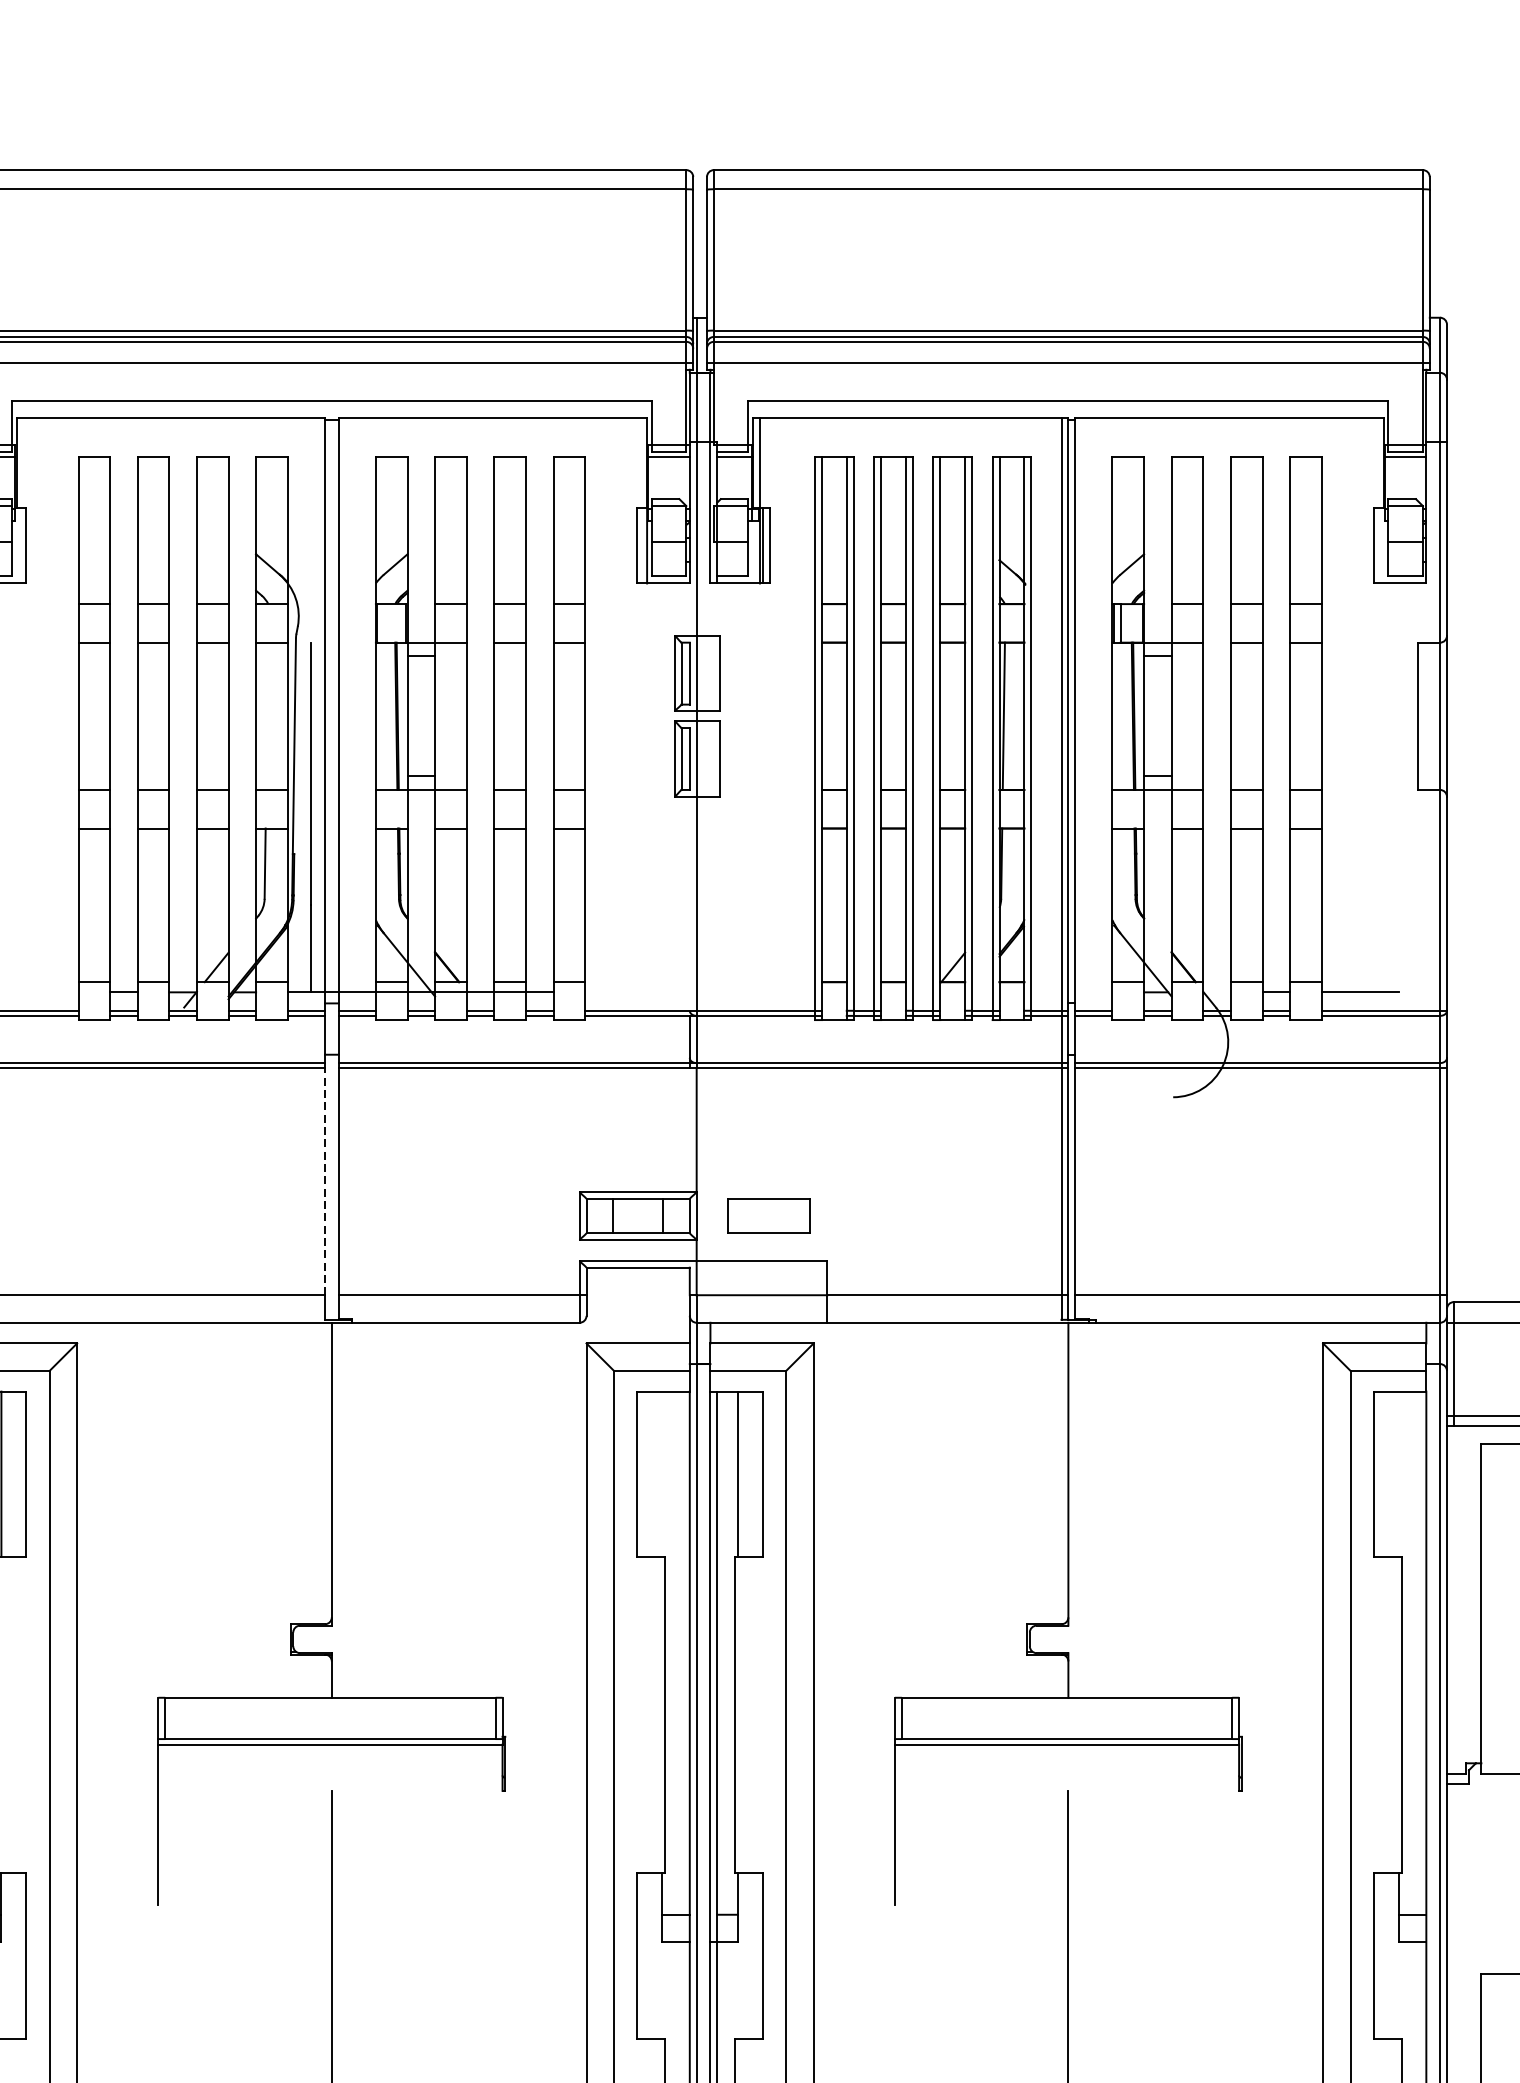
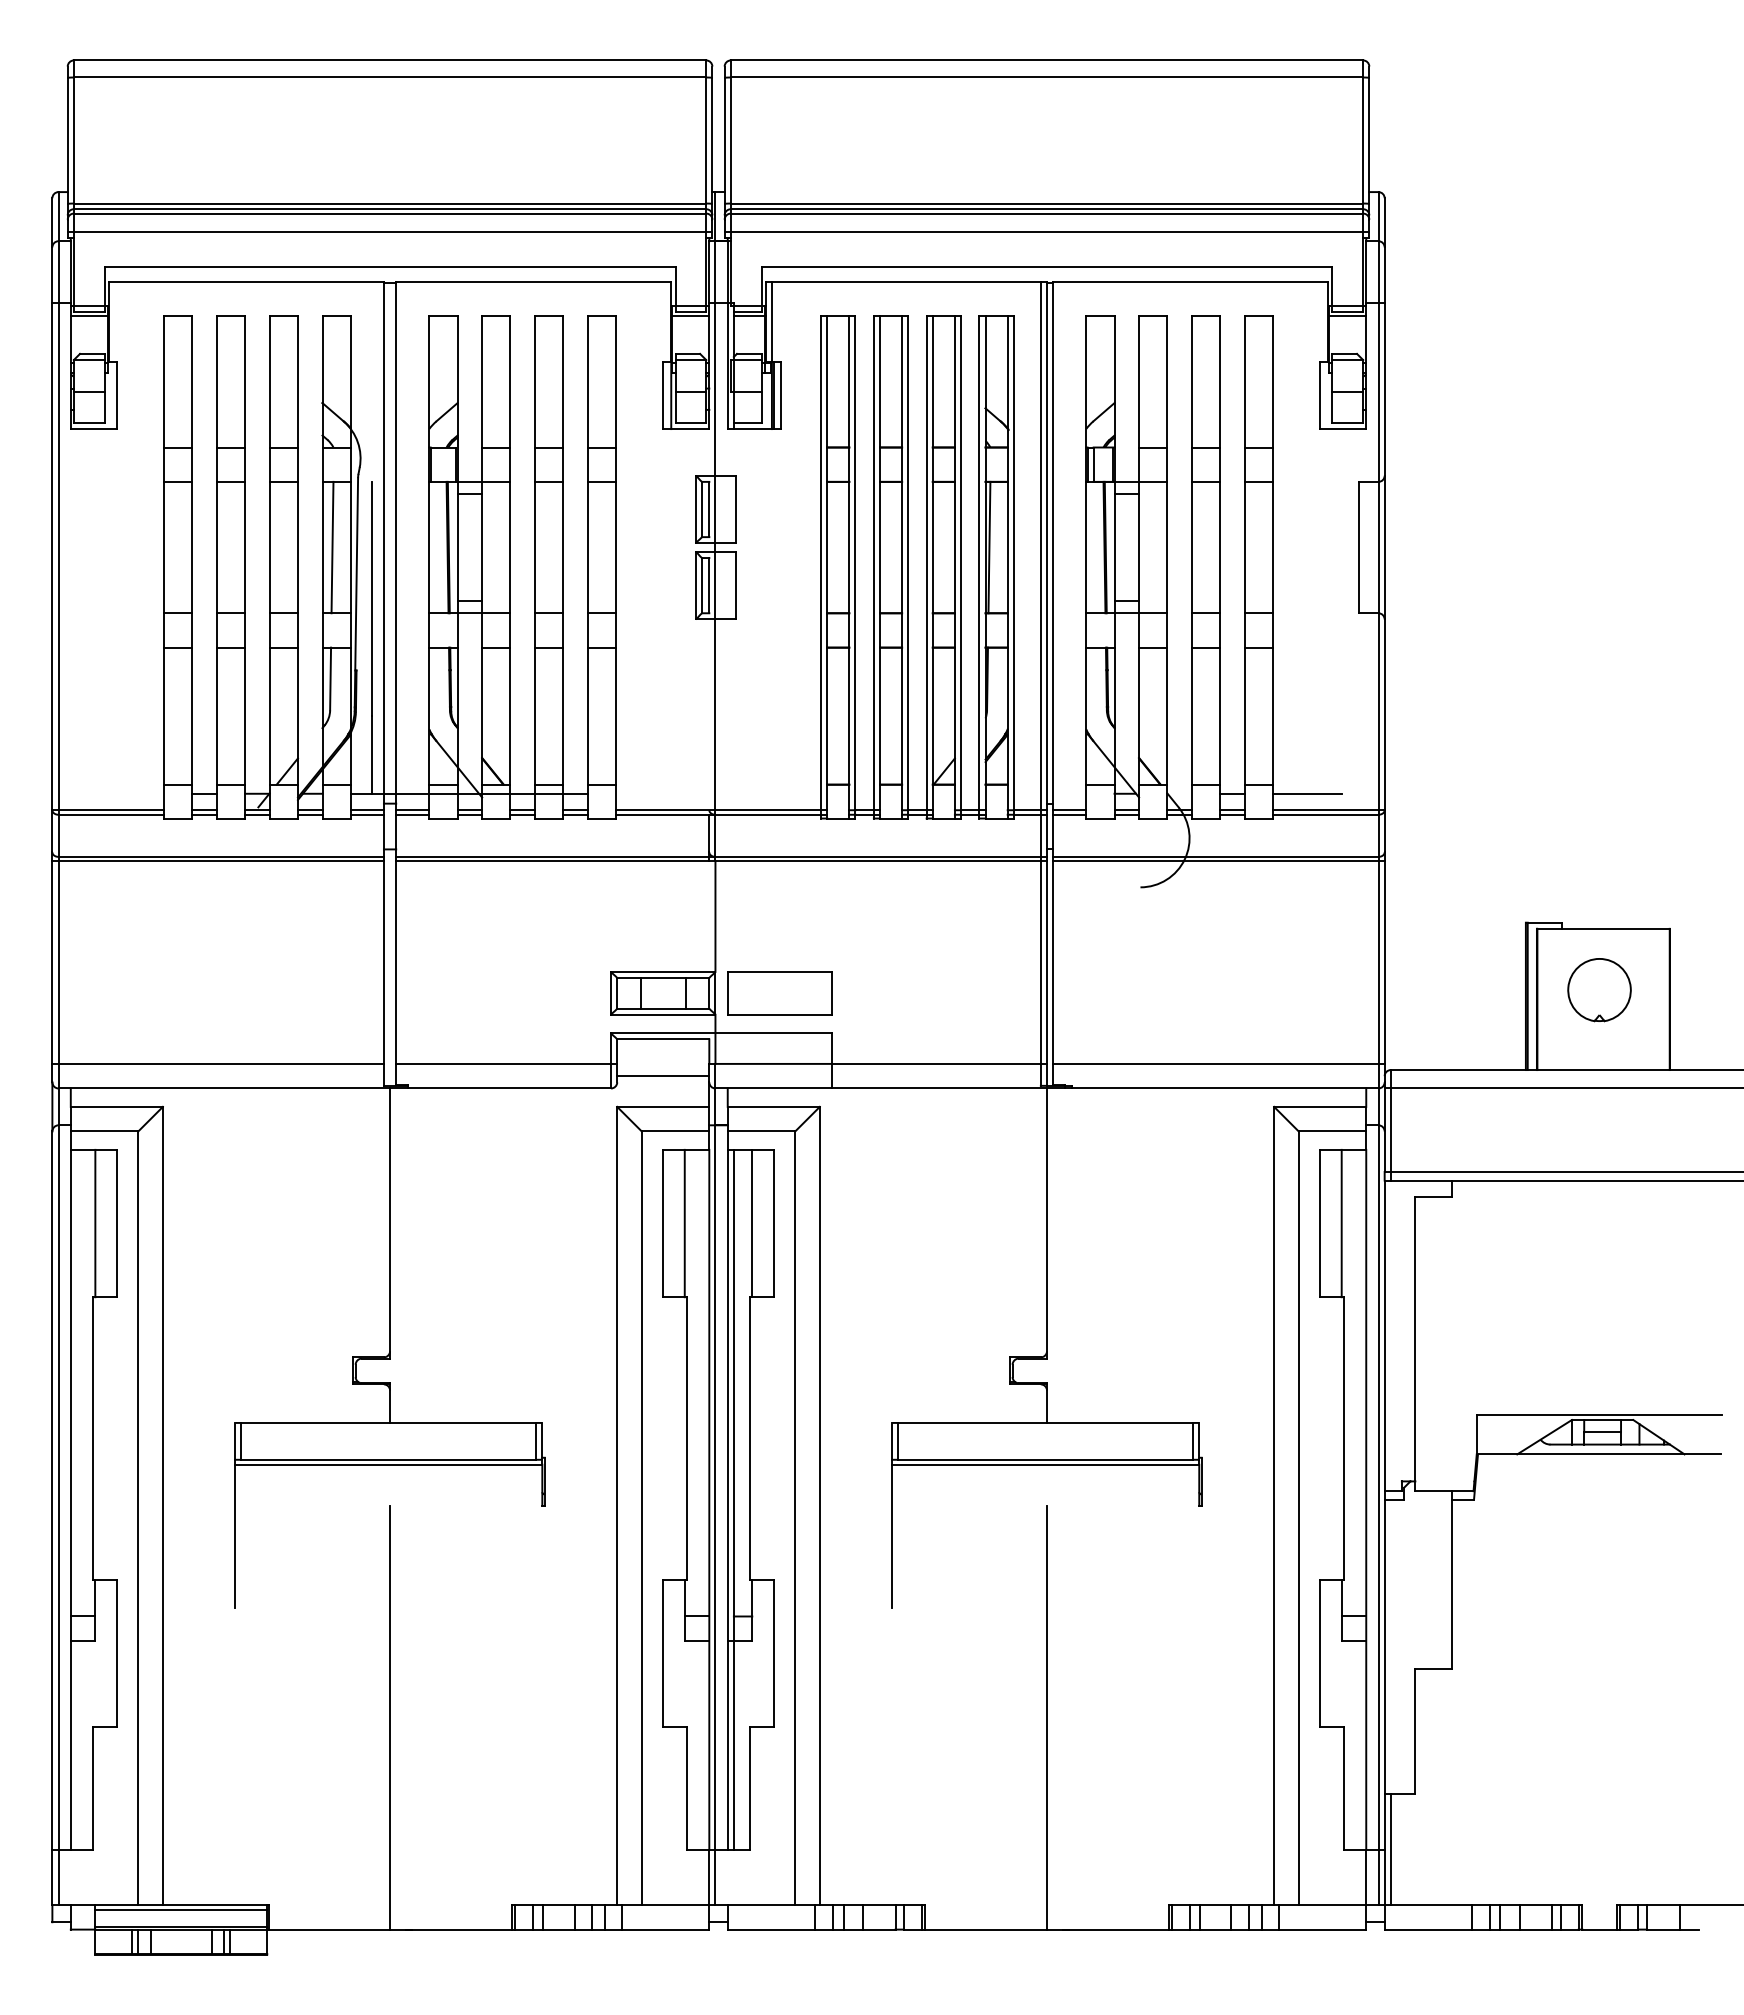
line: (267, 716) -> (332, 547), added
line: (324, 1181) -> (383, 962), dashed -> solid
part: (768, 1216) -> (779, 993), size x1.43
line: (638, 1309) -> (663, 1076), added
line: (661, 1474) -> (684, 1223), added
line: (1398, 1474) -> (1341, 1223), added

